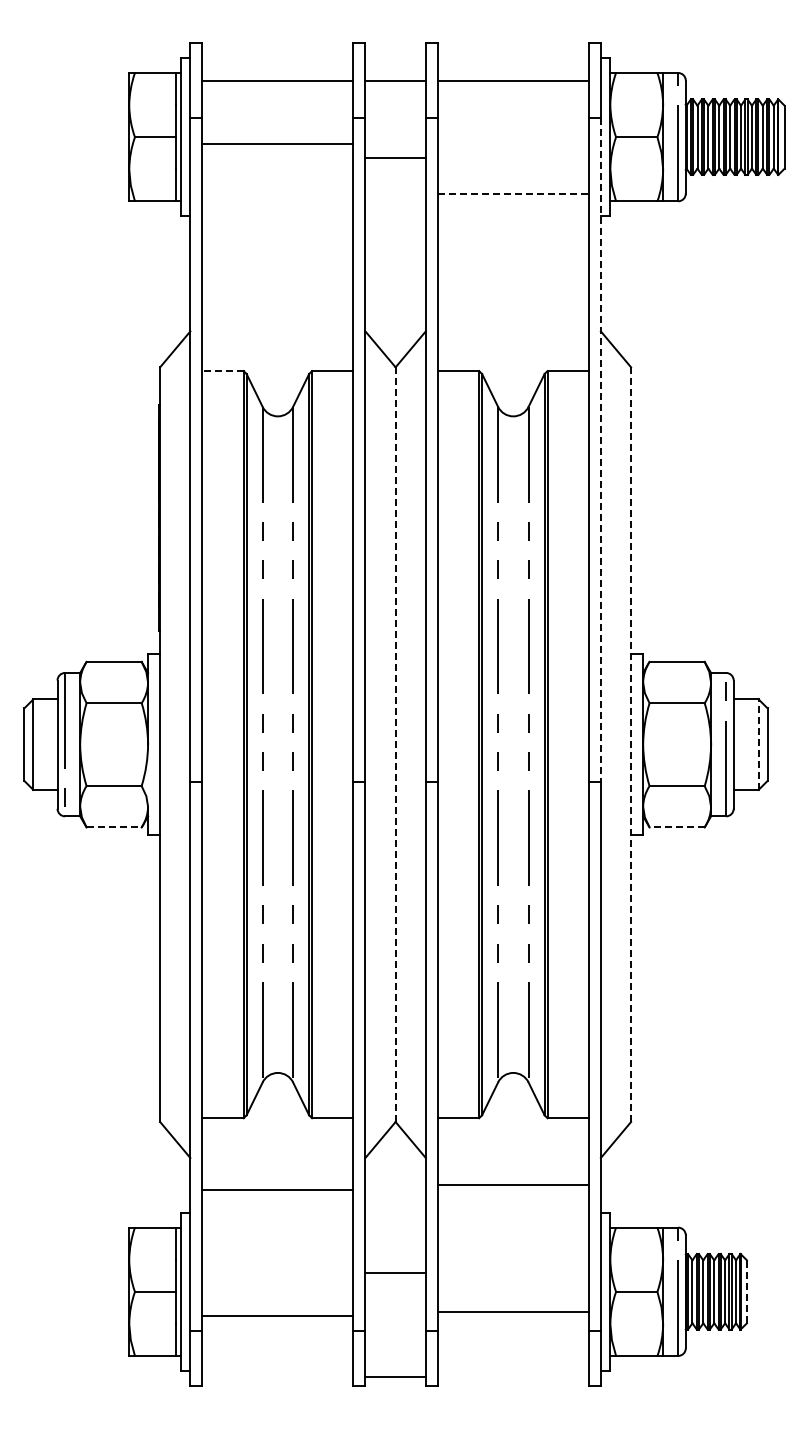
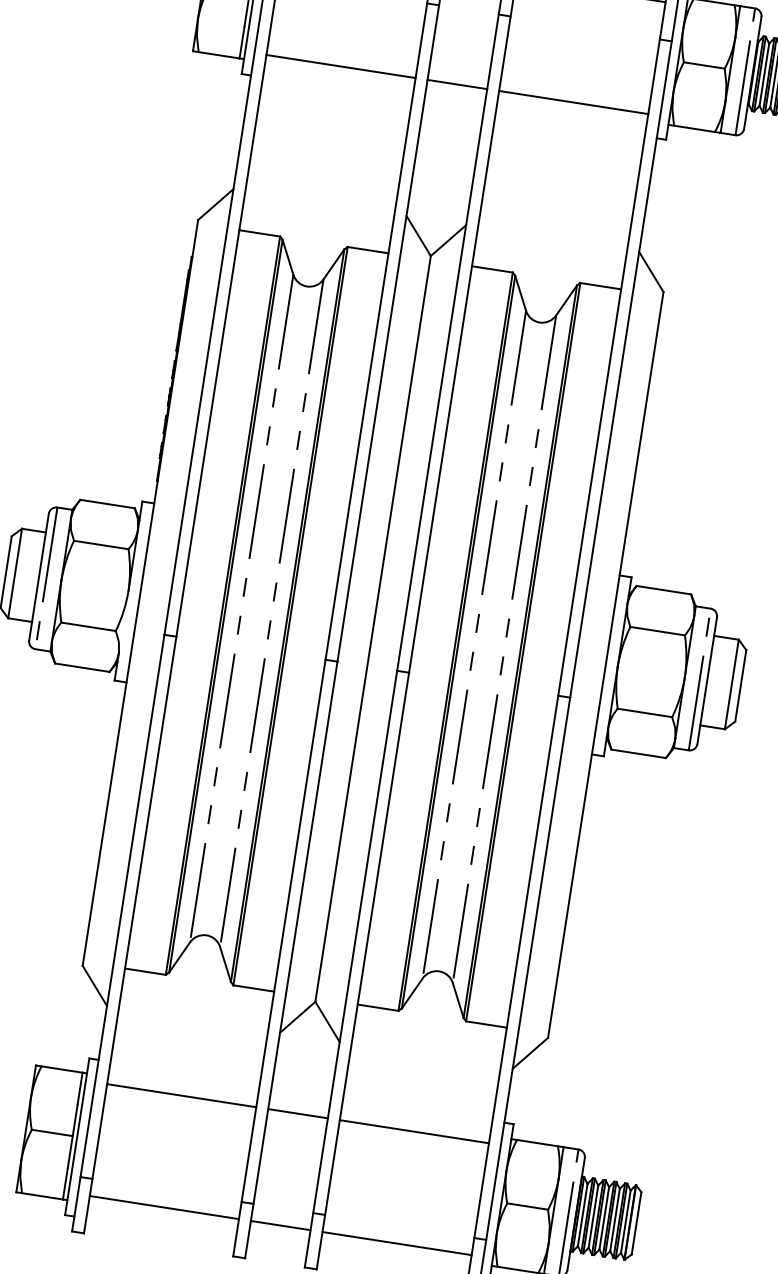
line: (277, 143) -> (340, 66), moved
line: (395, 157) -> (457, 84), moved
line: (513, 193) -> (573, 102), dashed -> solid
line: (223, 371) -> (260, 233), dashed -> solid
line: (600, 450) -> (620, 369), dashed -> solid
line: (631, 744) -> (606, 664), dashed -> solid
line: (758, 744) -> (731, 684), dashed -> solid
line: (395, 745) -> (372, 629), dashed -> solid
line: (114, 827) -> (82, 667), dashed -> solid
line: (677, 827) -> (638, 753), dashed -> solid
line: (512, 1185) -> (413, 1131), moved
line: (277, 1190) -> (181, 1095), moved
line: (395, 1273) -> (297, 1113), moved
line: (746, 1291) -> (636, 1223), dashed -> solid
line: (512, 1312) -> (396, 1243), moved
line: (277, 1316) -> (163, 1207), moved
line: (395, 1377) -> (280, 1225), moved

